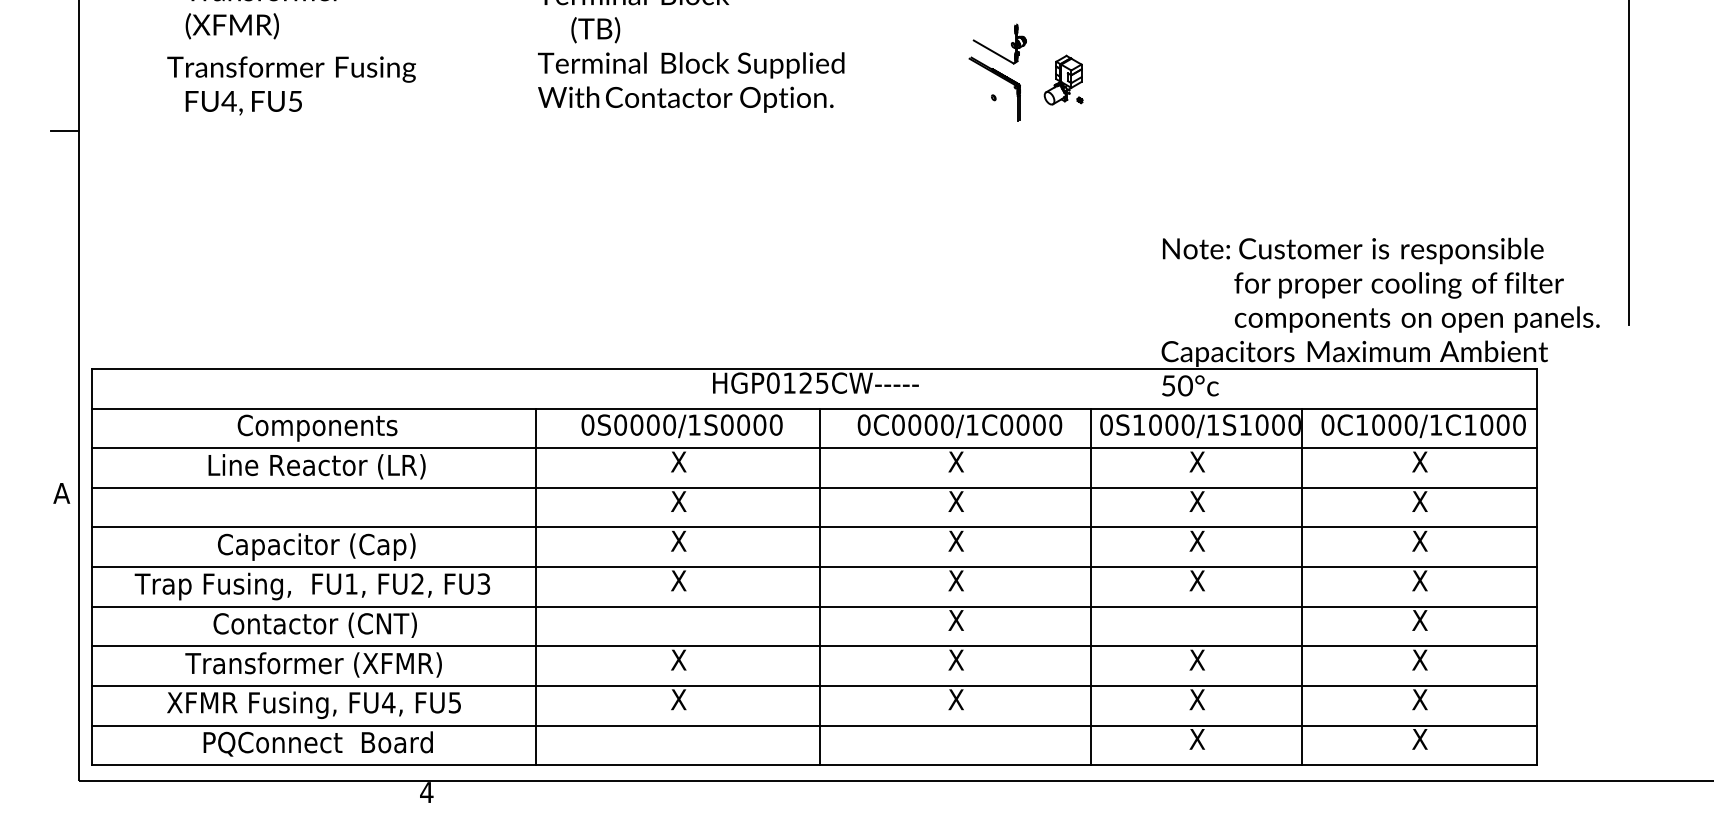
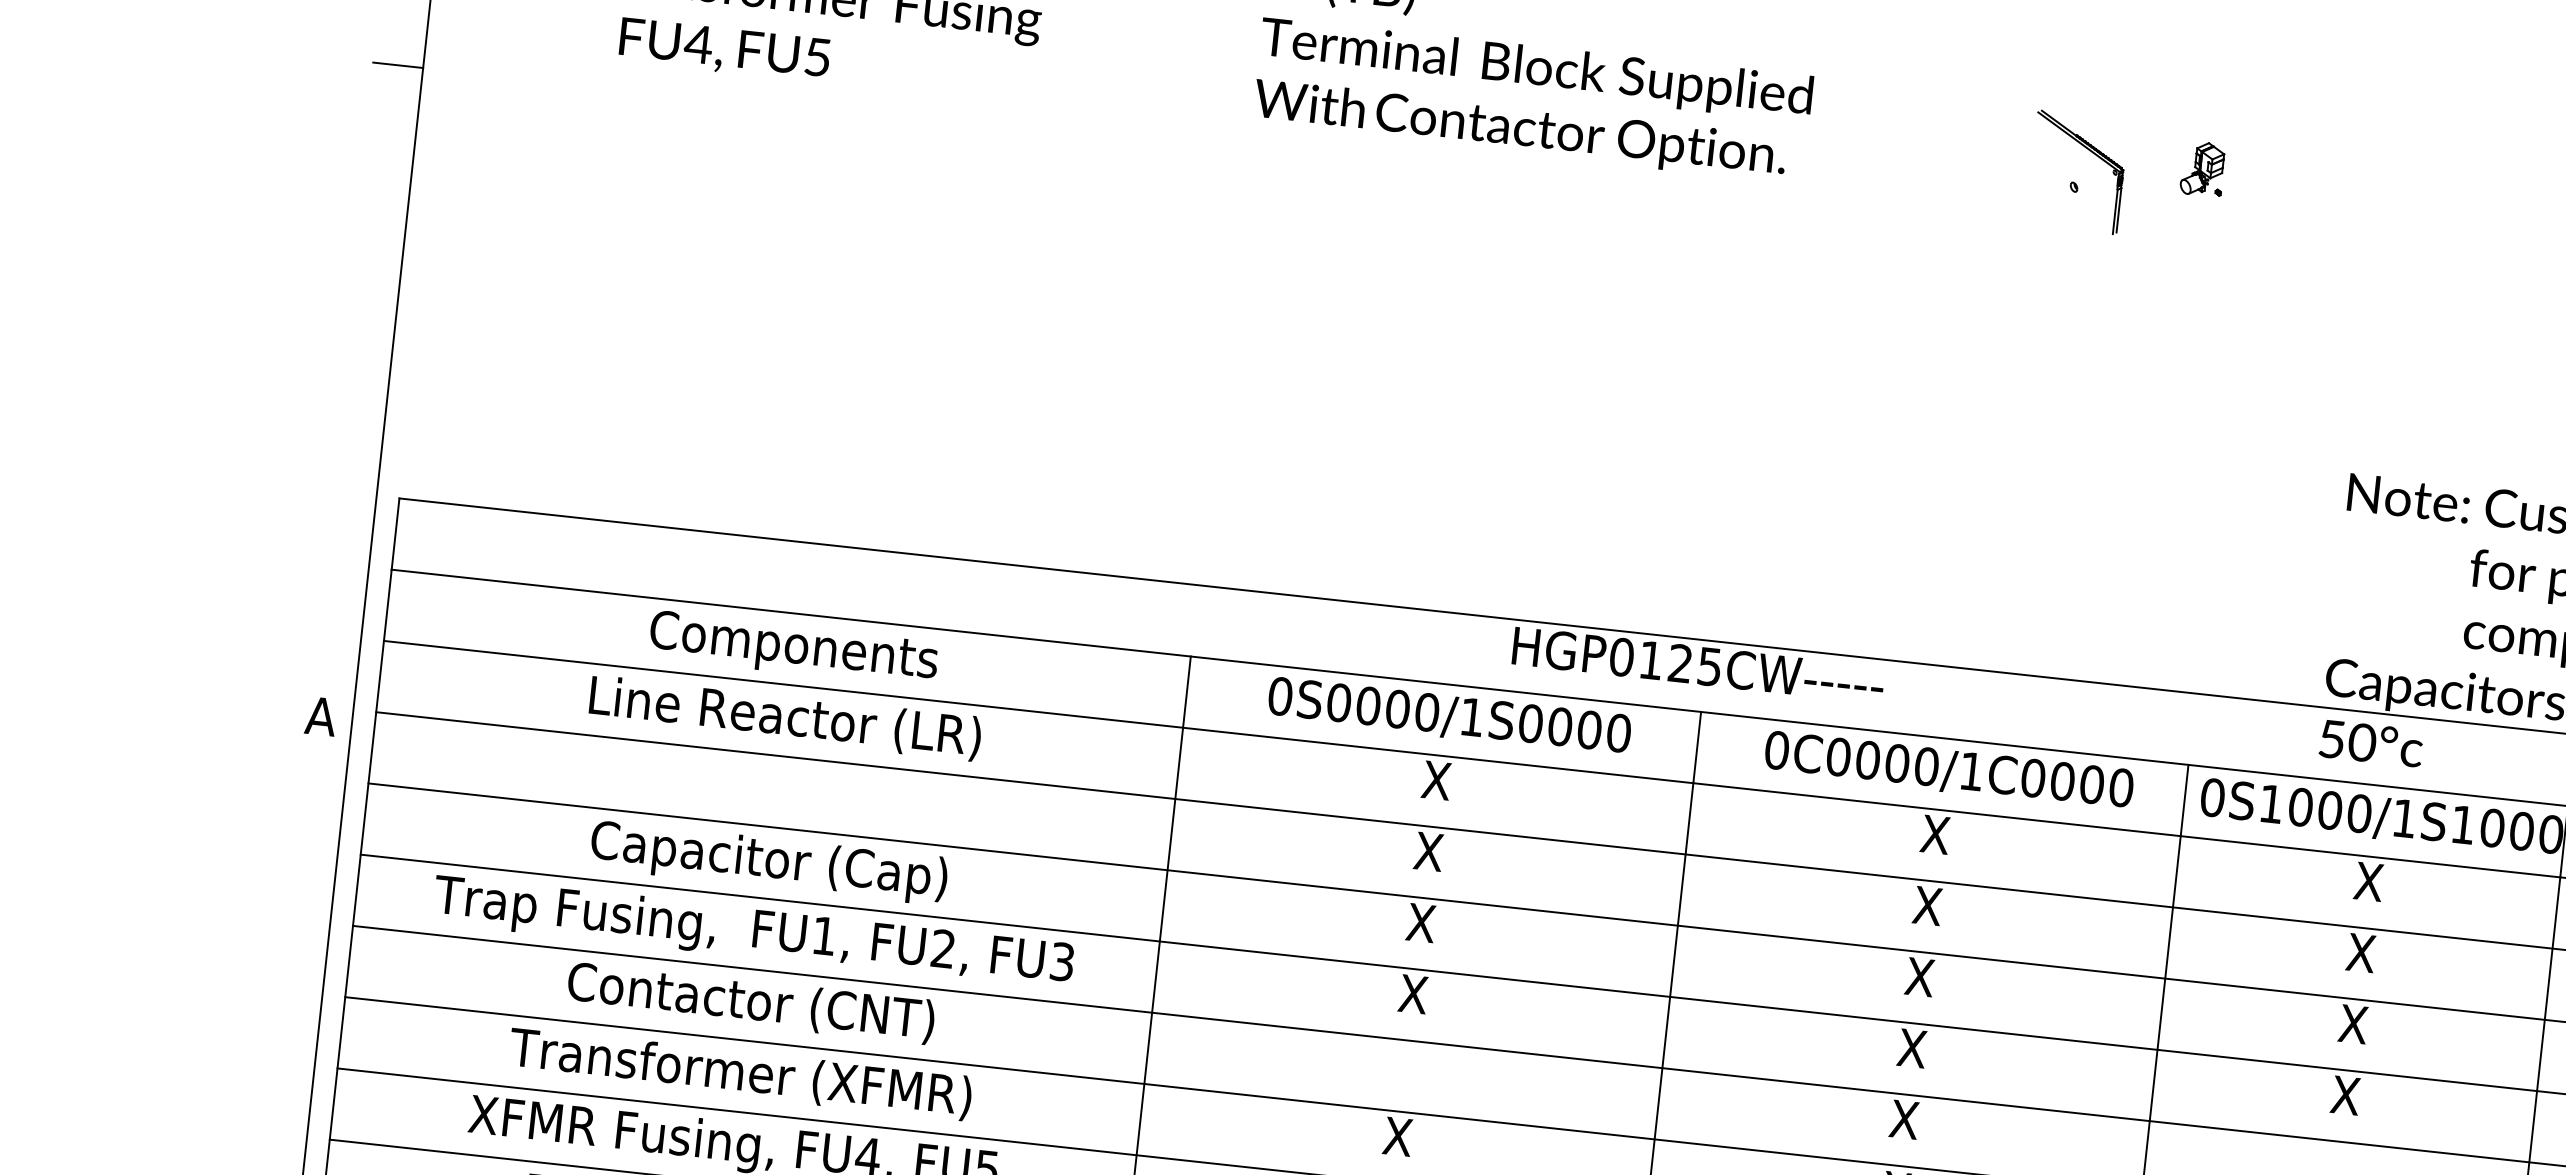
part: (995, 51) -> (2086, 104), removed
part: (1063, 79) -> (2202, 167), size x0.6

